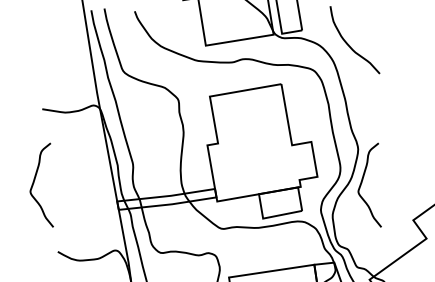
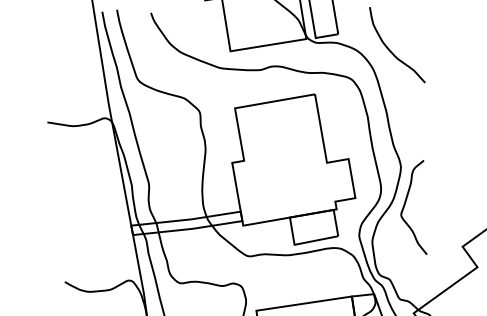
curve: (34, 183) -> (38, 205), removed

